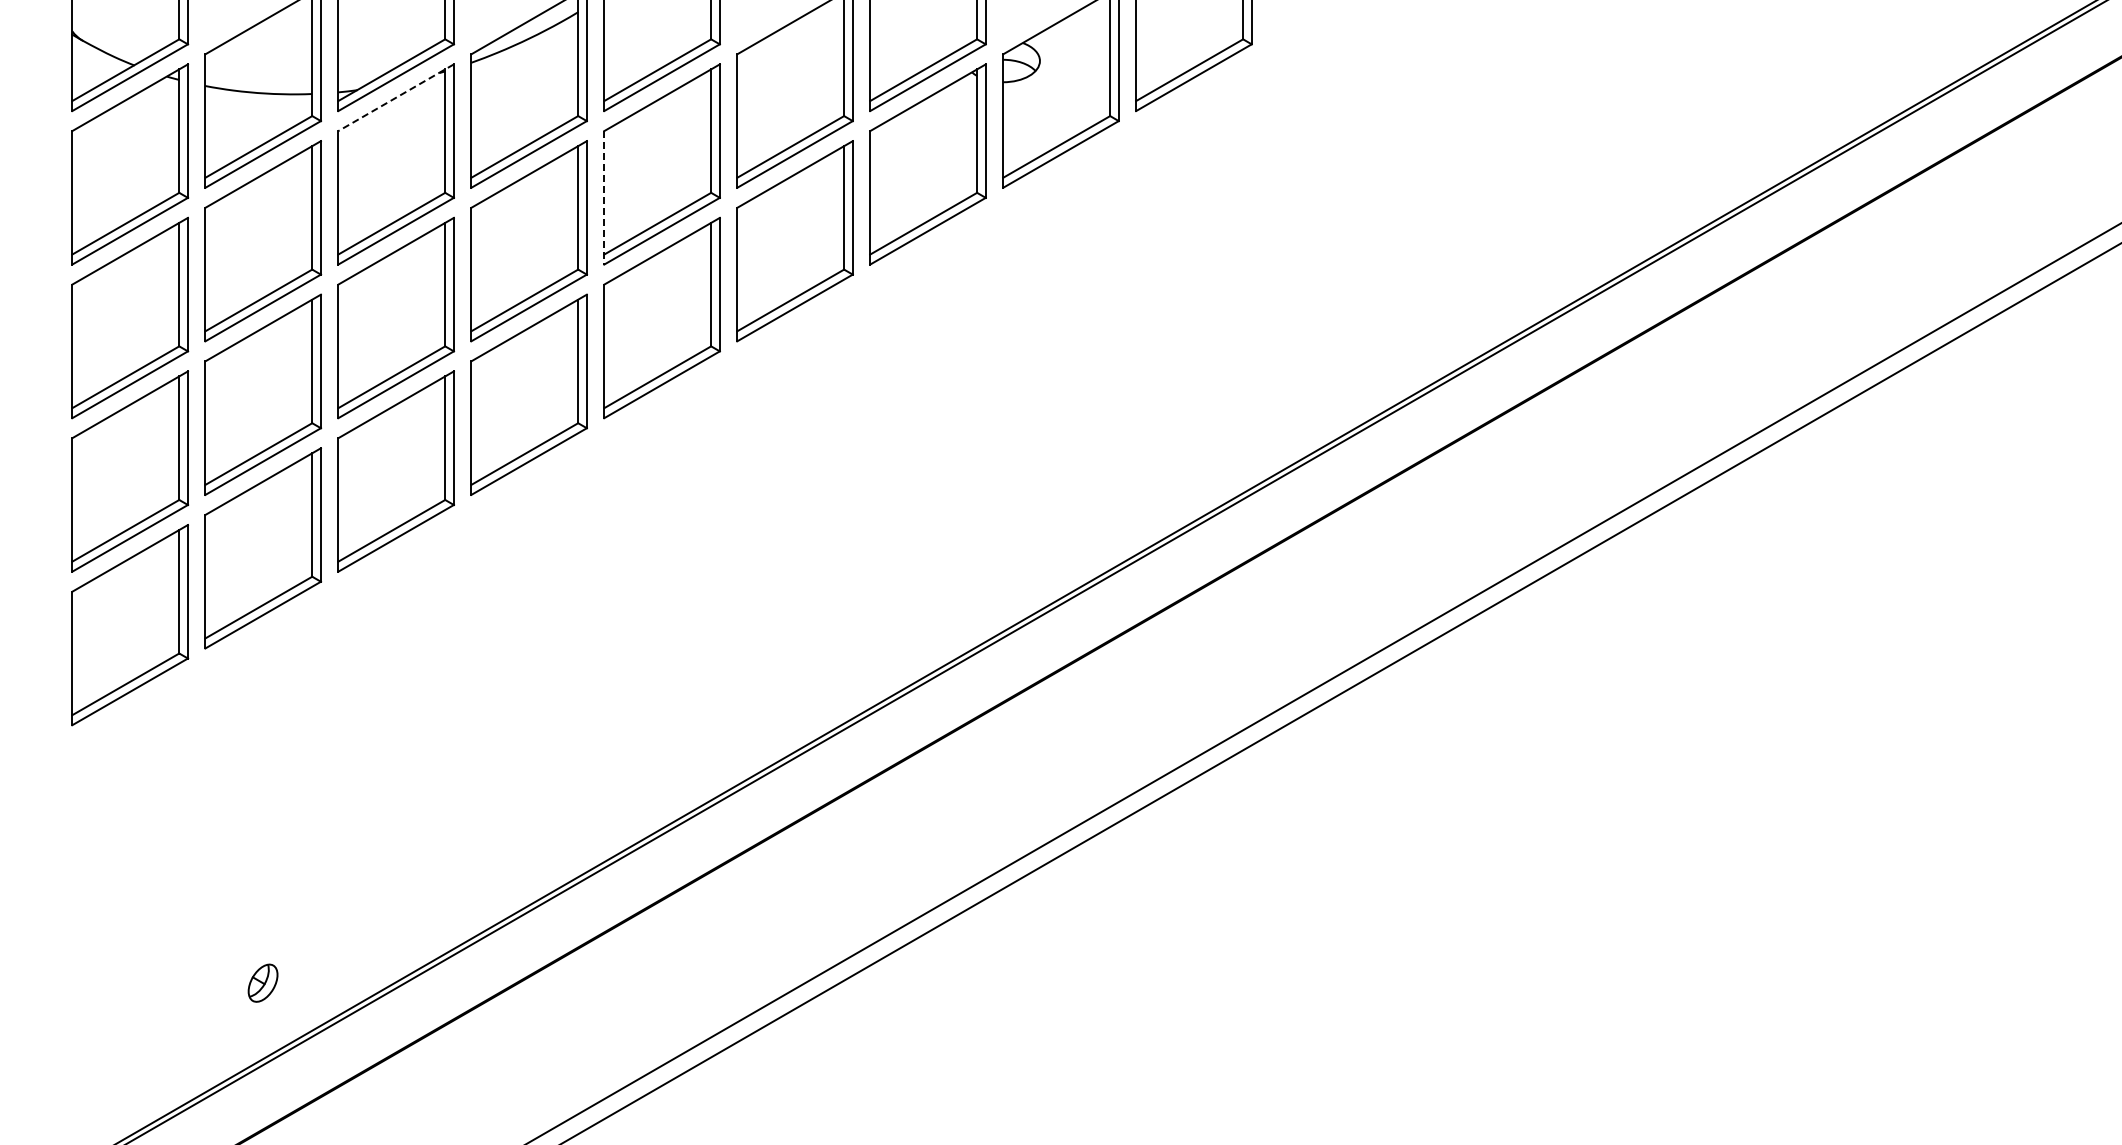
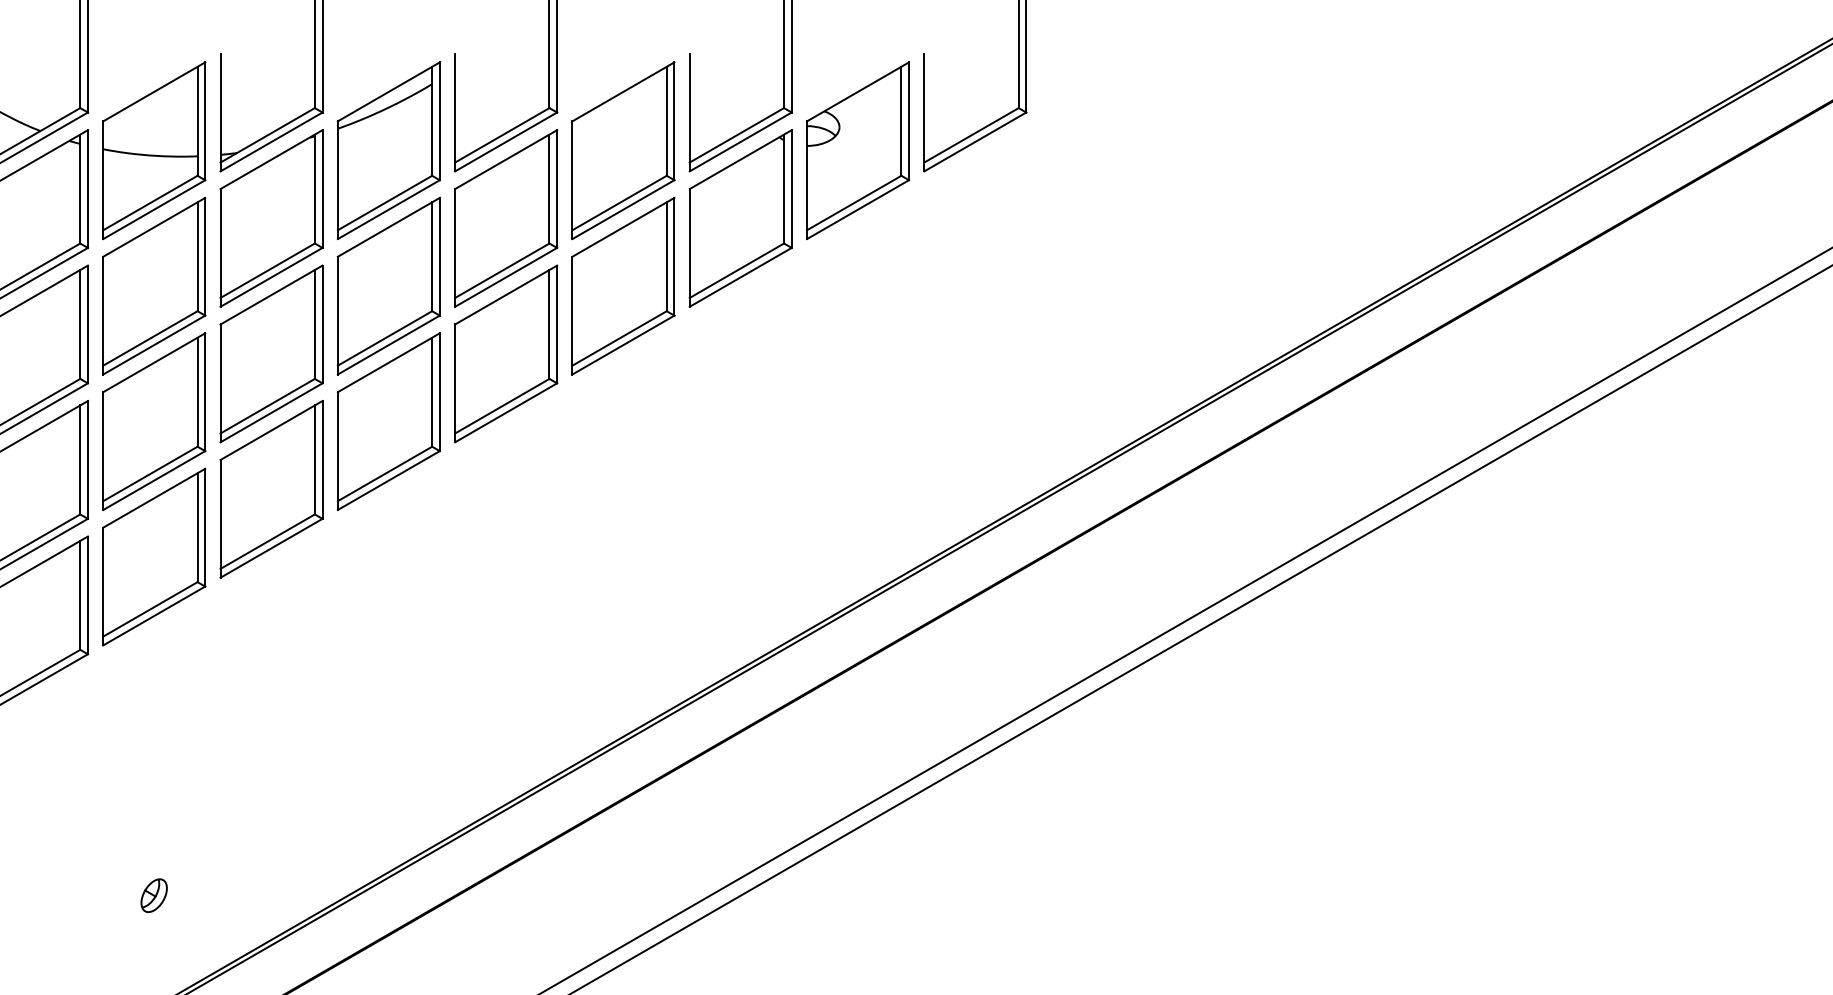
line: (396, 97) -> (271, 159), dashed -> solid
line: (604, 197) -> (455, 247), dashed -> solid
part: (262, 982) -> (153, 895), moved

